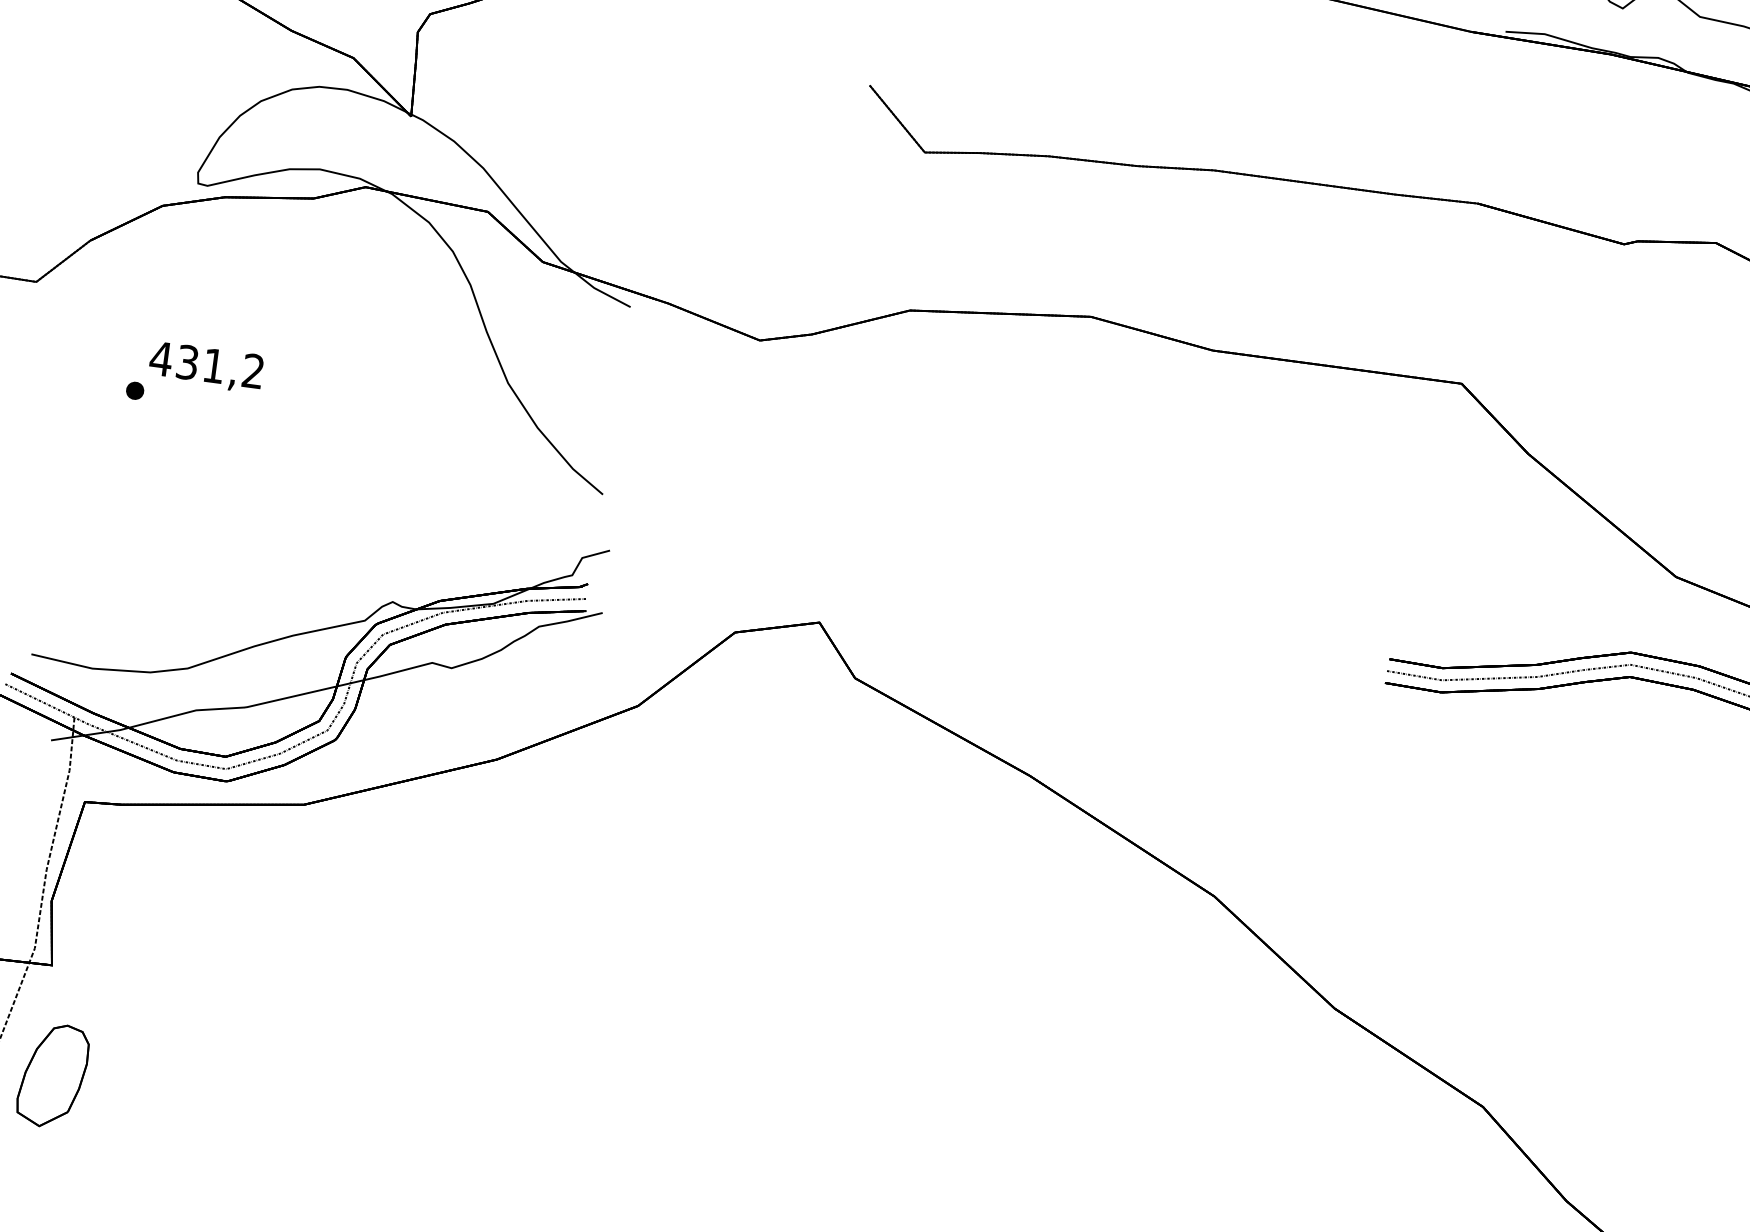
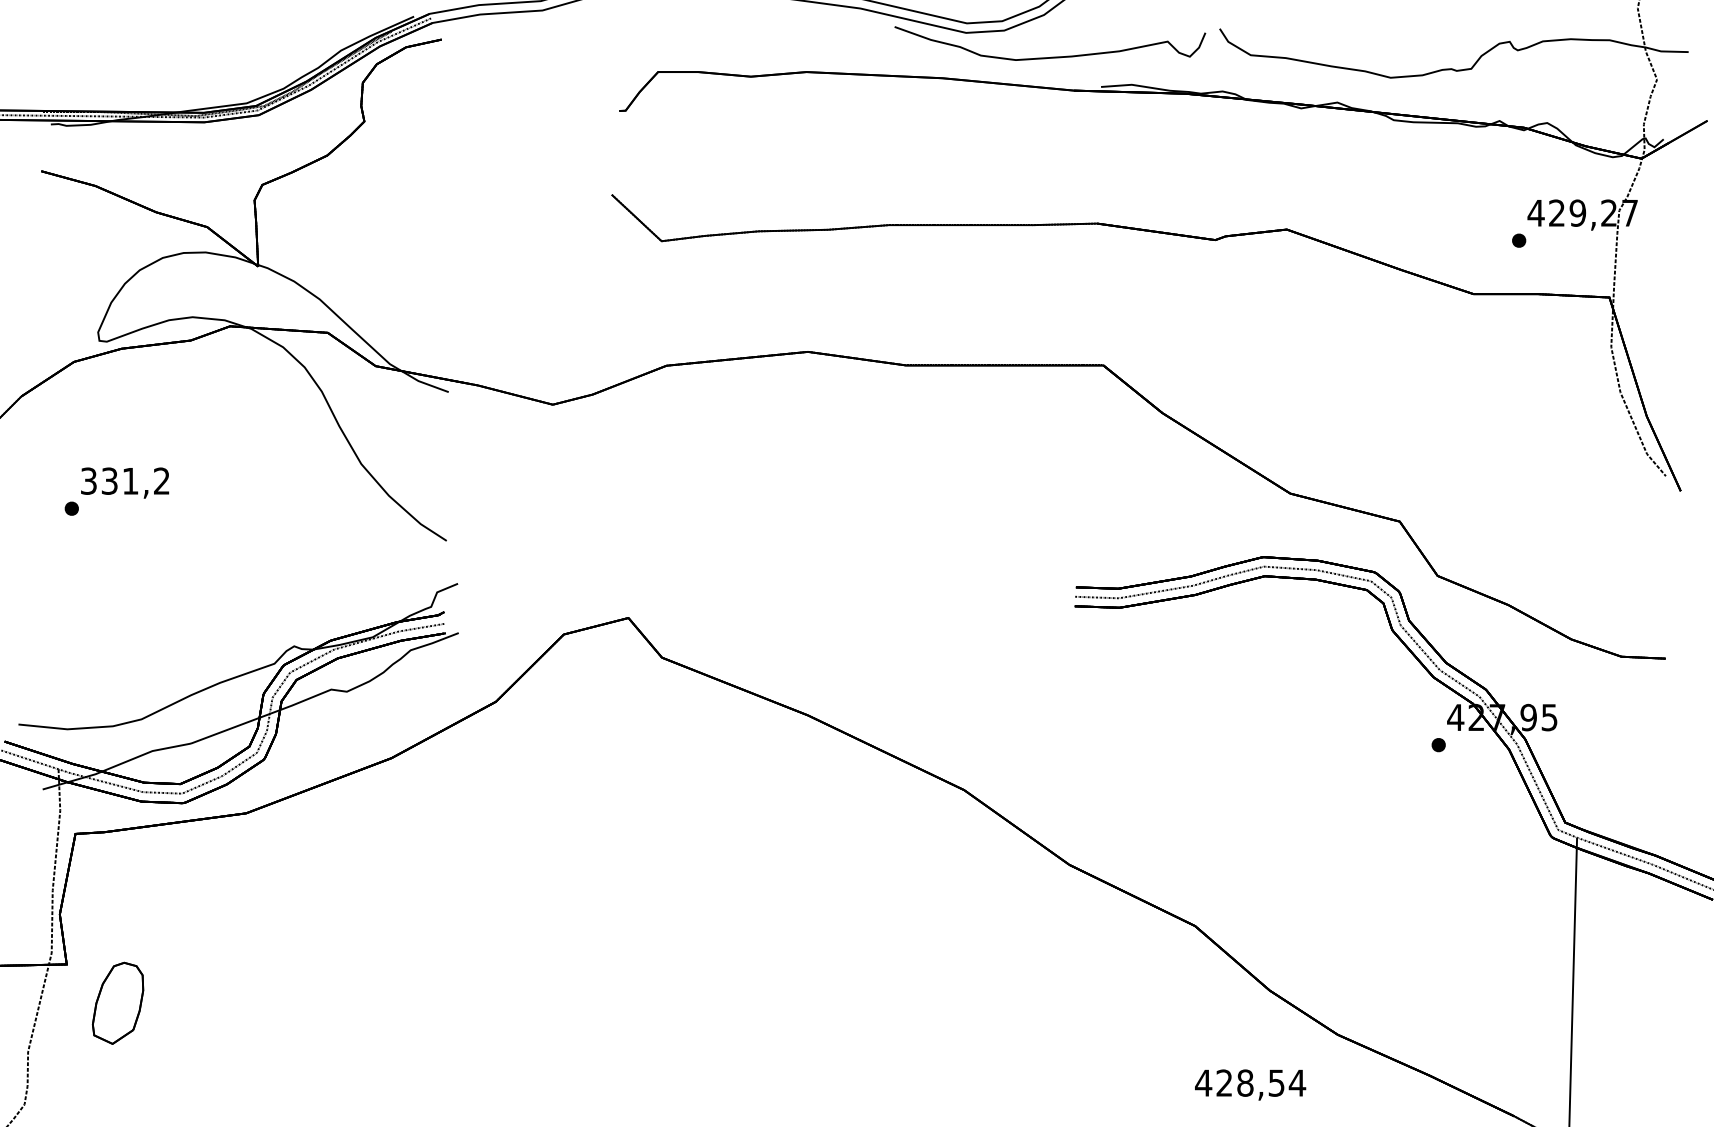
text: (160, 358) -> (88, 480), 431,2 -> 331,2
part: (52, 1074) -> (117, 1002), moved

